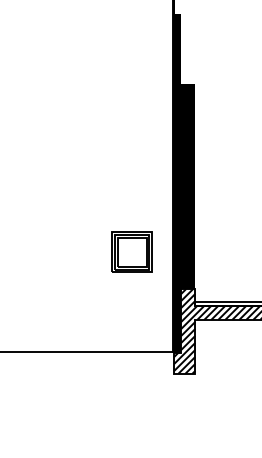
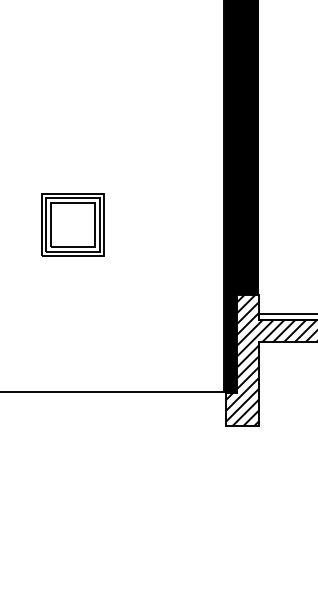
part: (131, 251) -> (71, 223), moved

